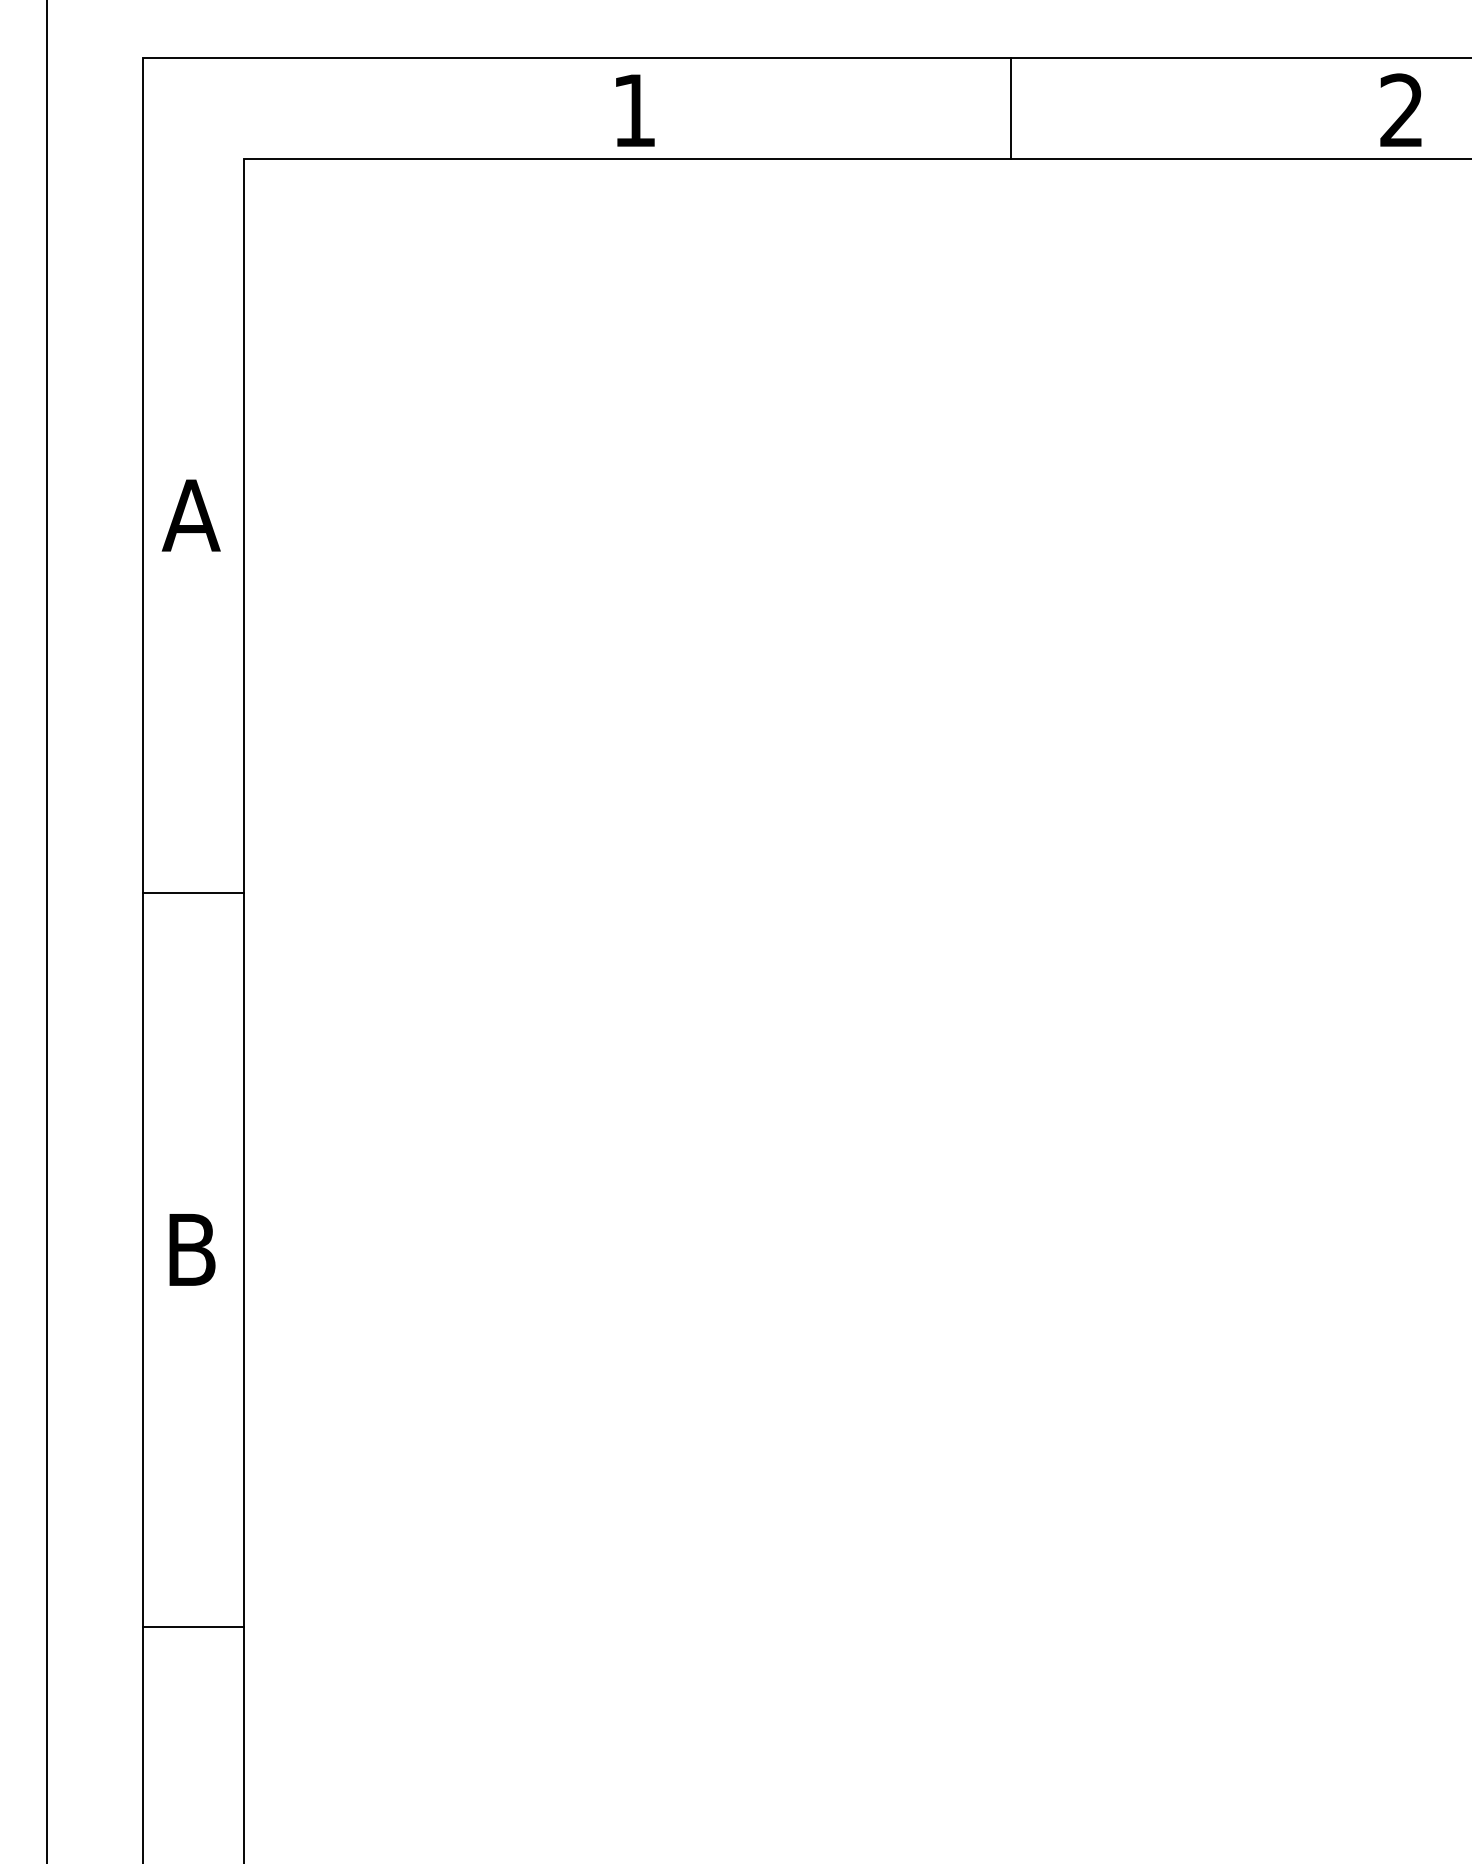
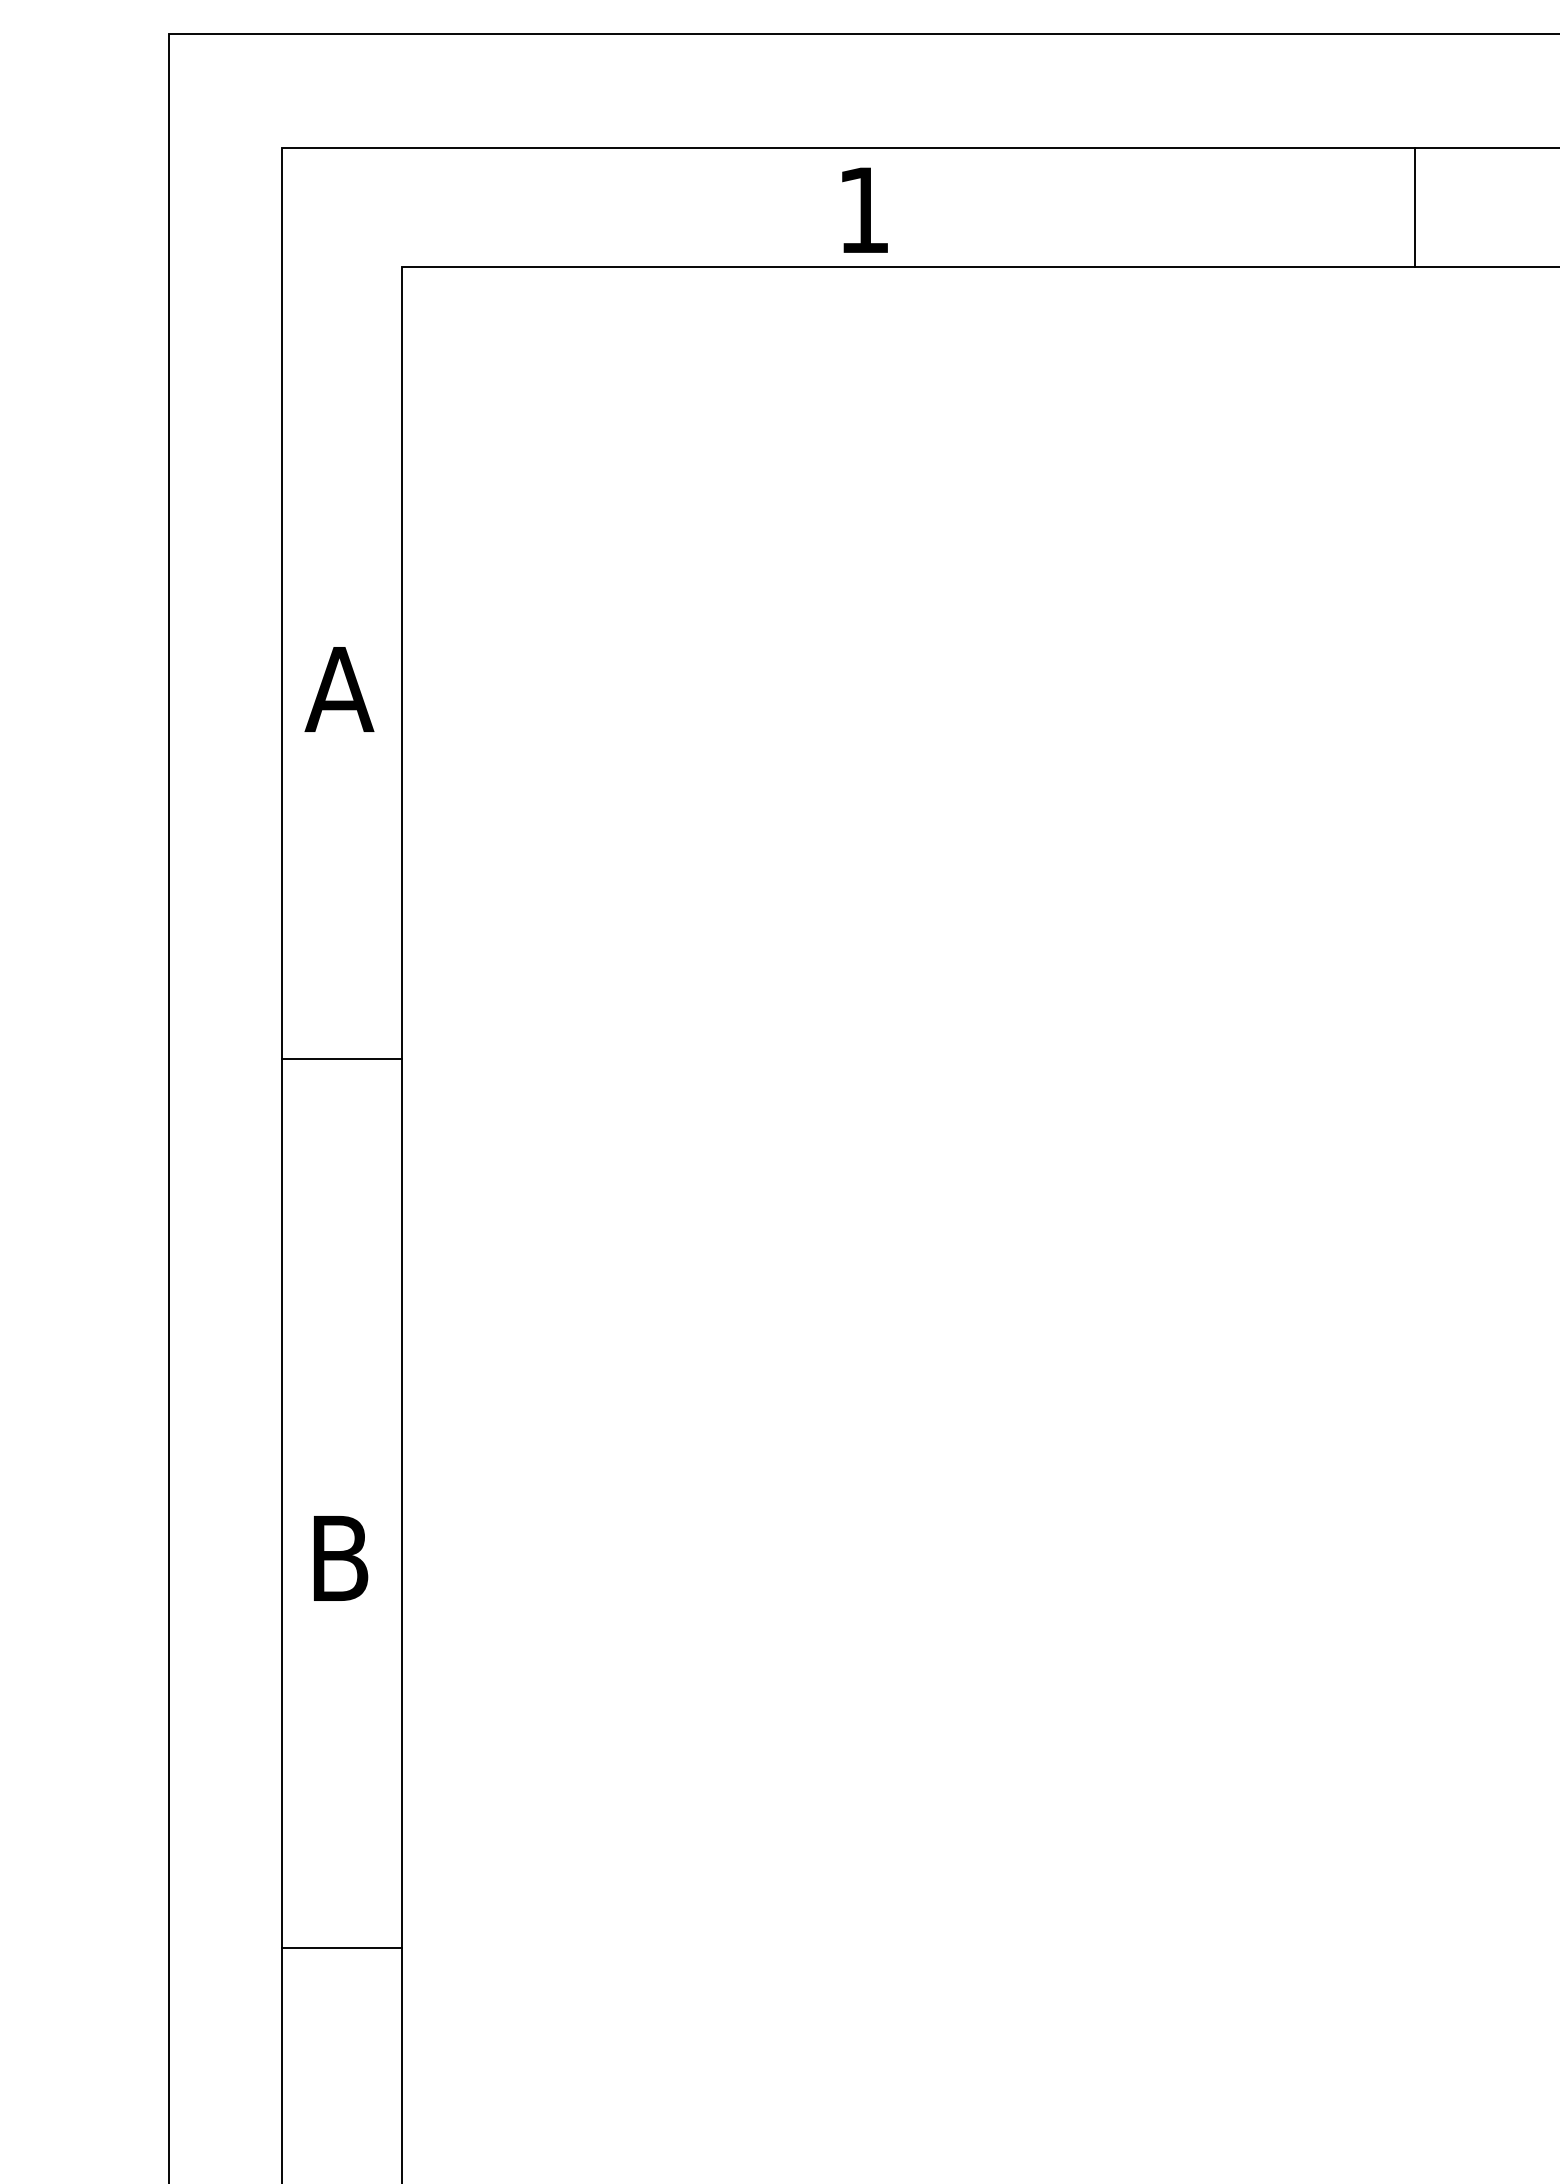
line: (1011, 107) -> (1415, 206), moved
line: (193, 892) -> (342, 1058), moved
line: (193, 1627) -> (342, 1948), moved

